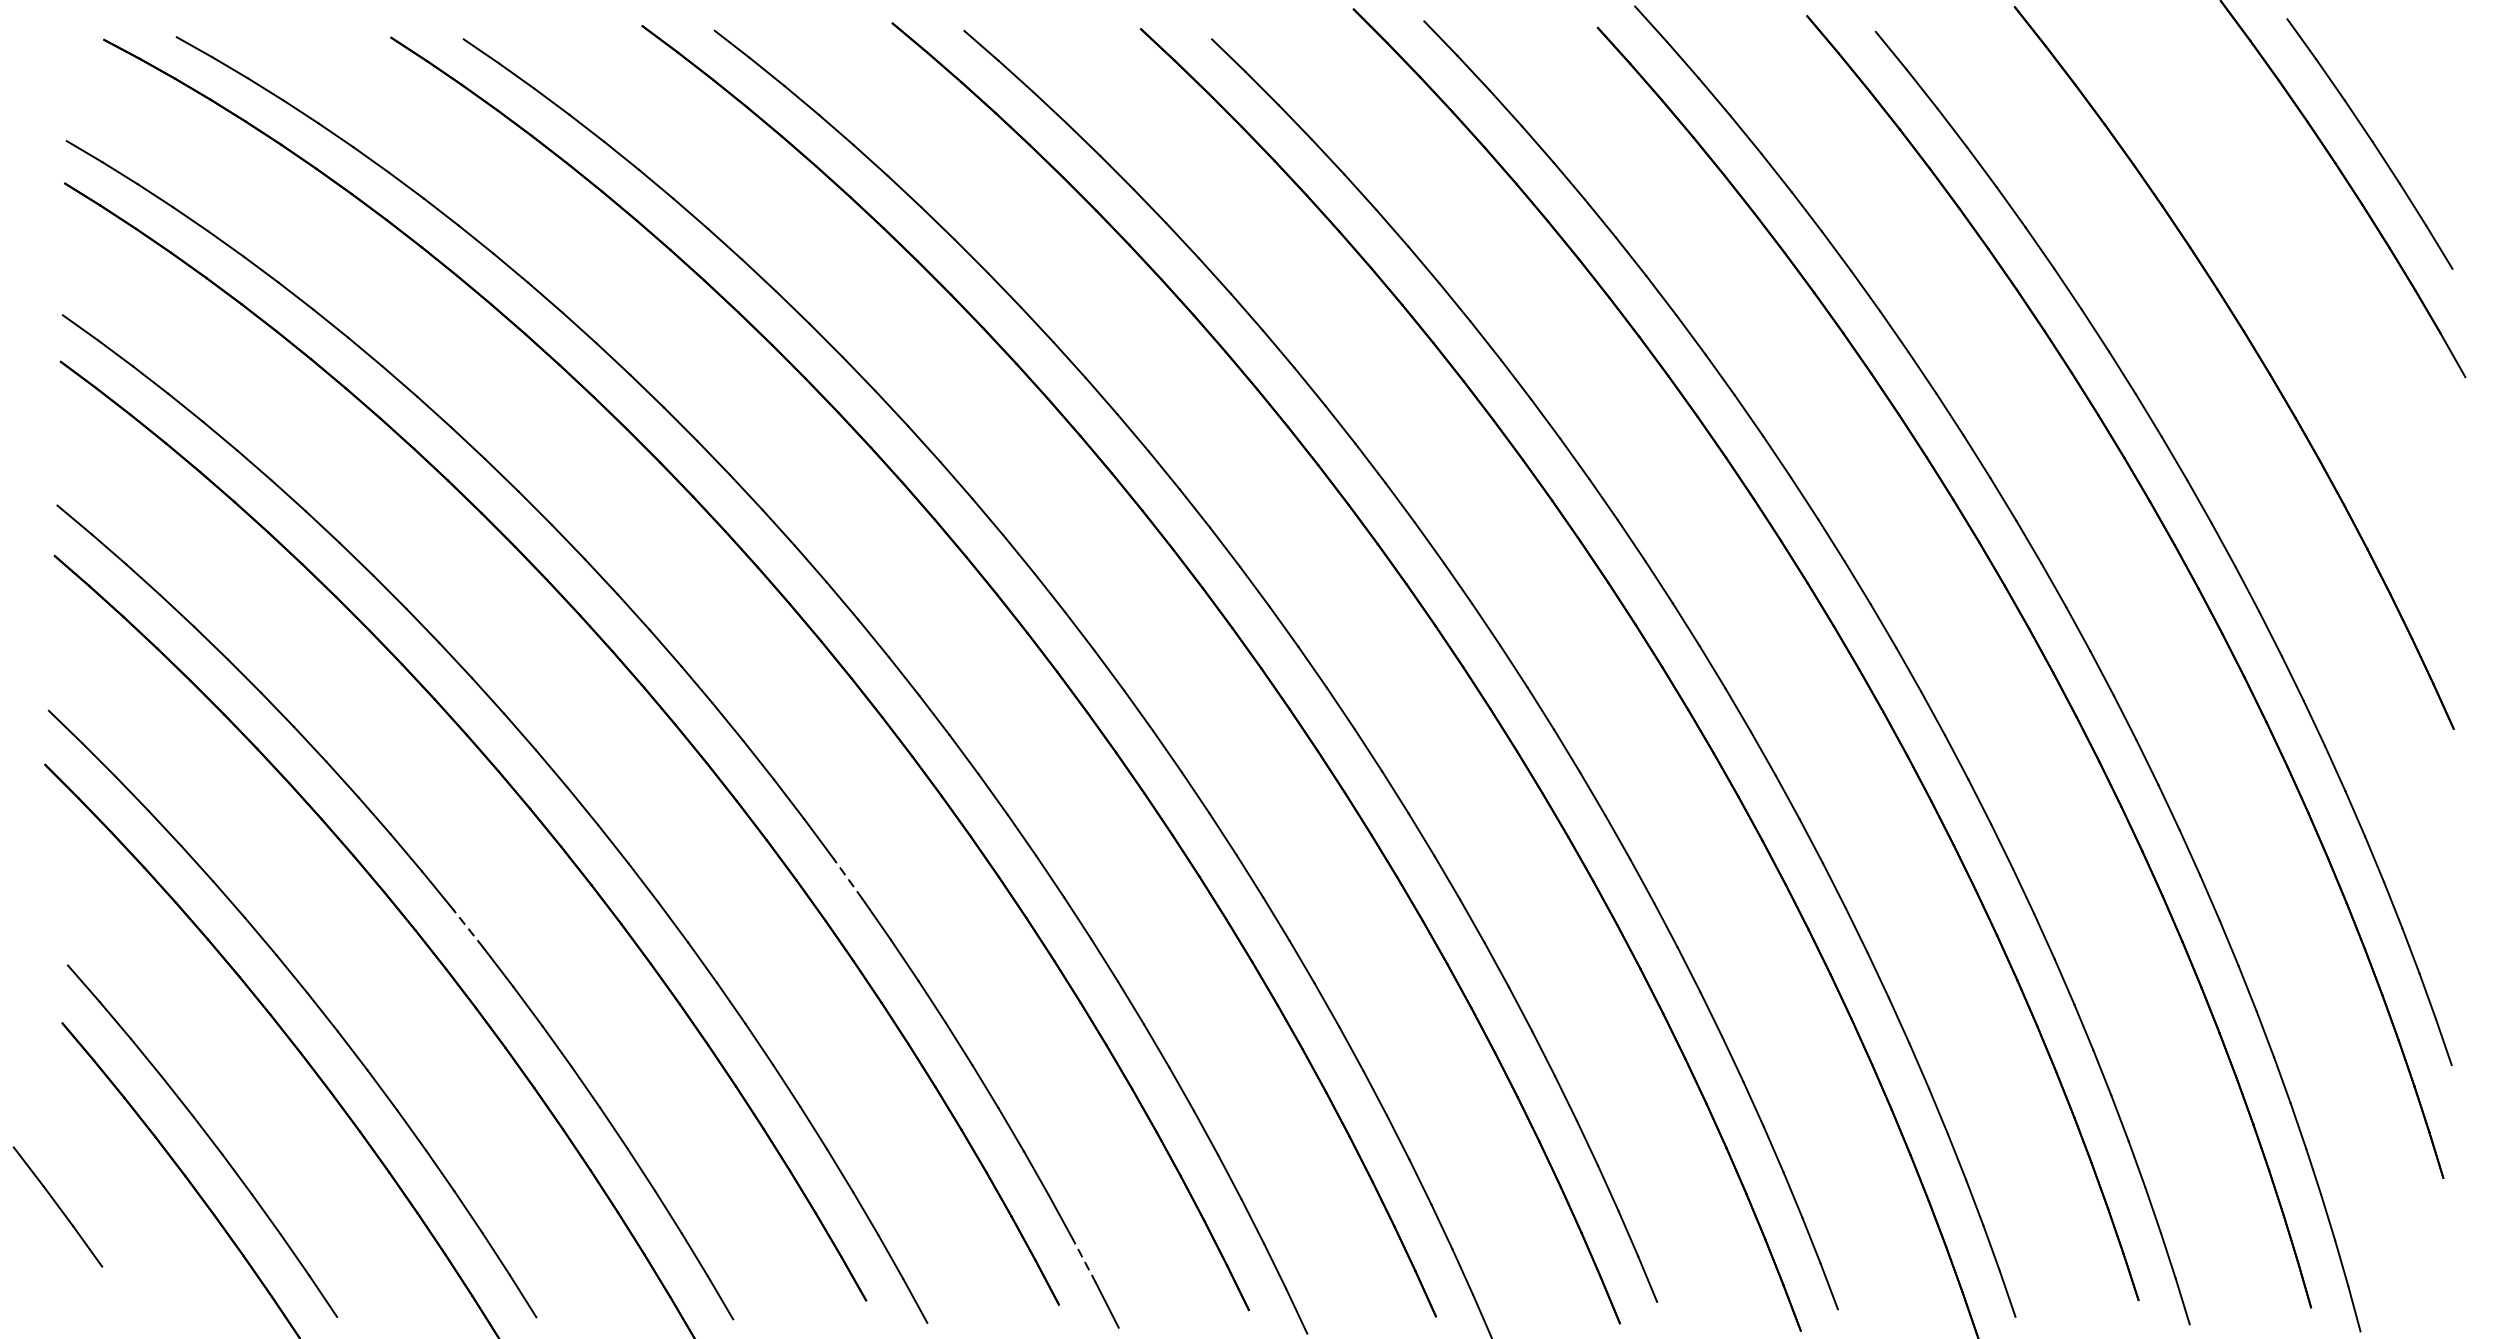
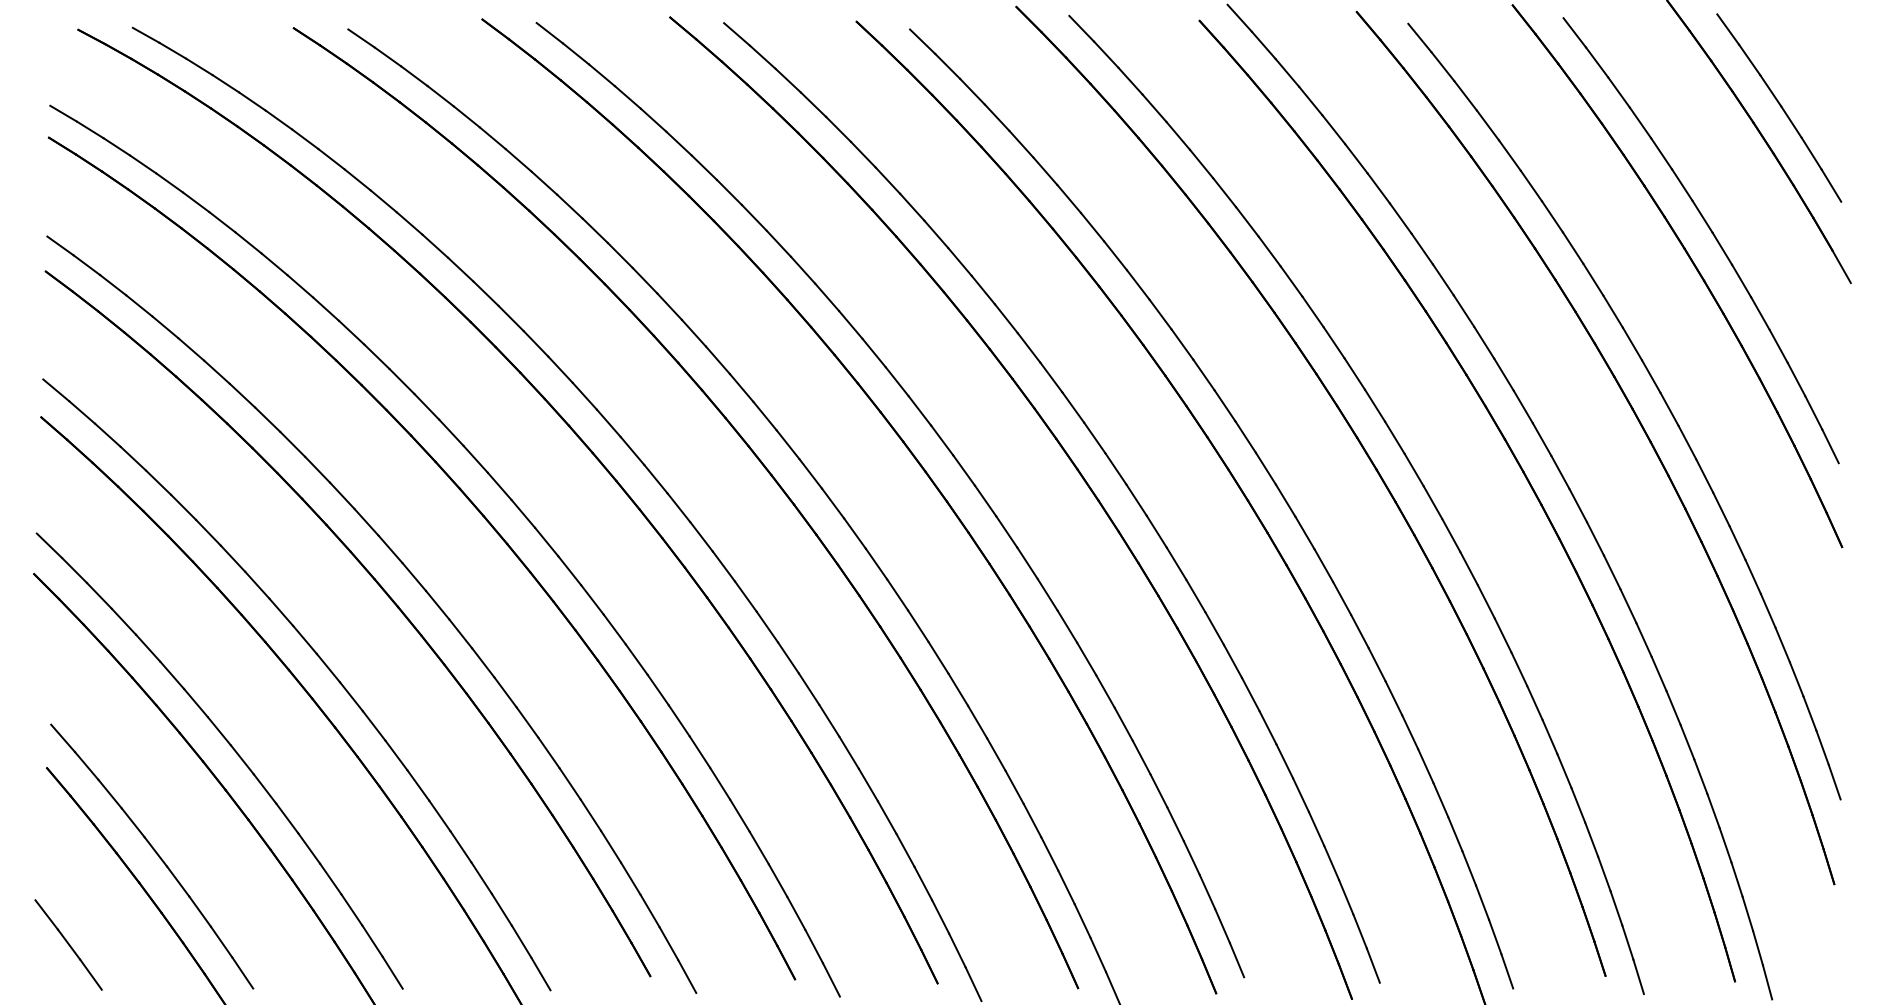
part: (2279, 311) -> (1711, 233), added
line: (847, 878) -> (636, 659), dashed -> solid
line: (468, 927) -> (351, 696), dashed -> solid
line: (57, 1206) -> (68, 944), moved
line: (1084, 1260) -> (814, 946), dashed -> solid

